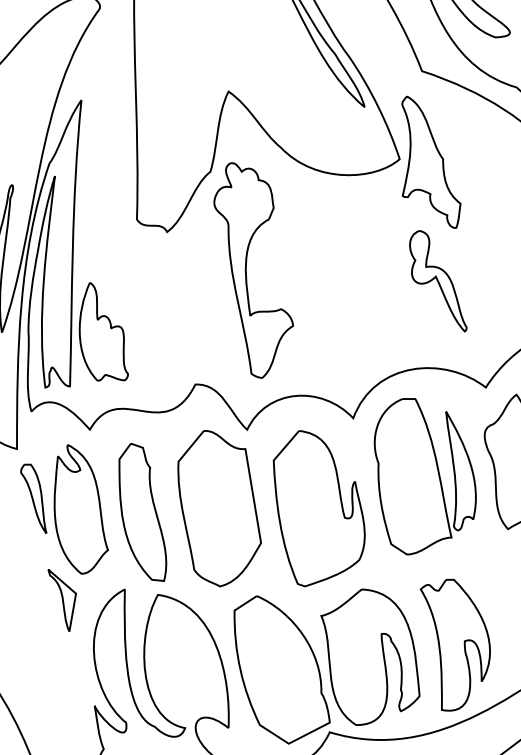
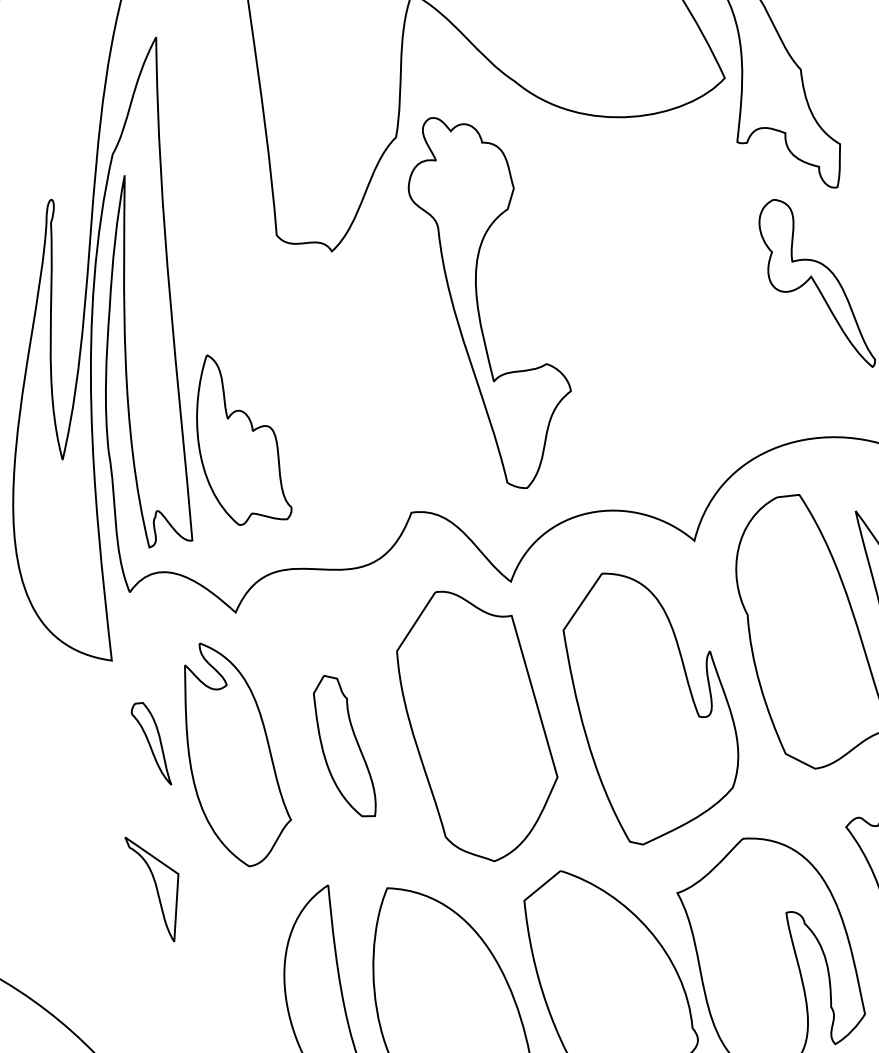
part: (33, 498) -> (150, 743), size x0.7
part: (142, 511) -> (343, 745), size x0.6
part: (61, 600) -> (154, 888), moved

